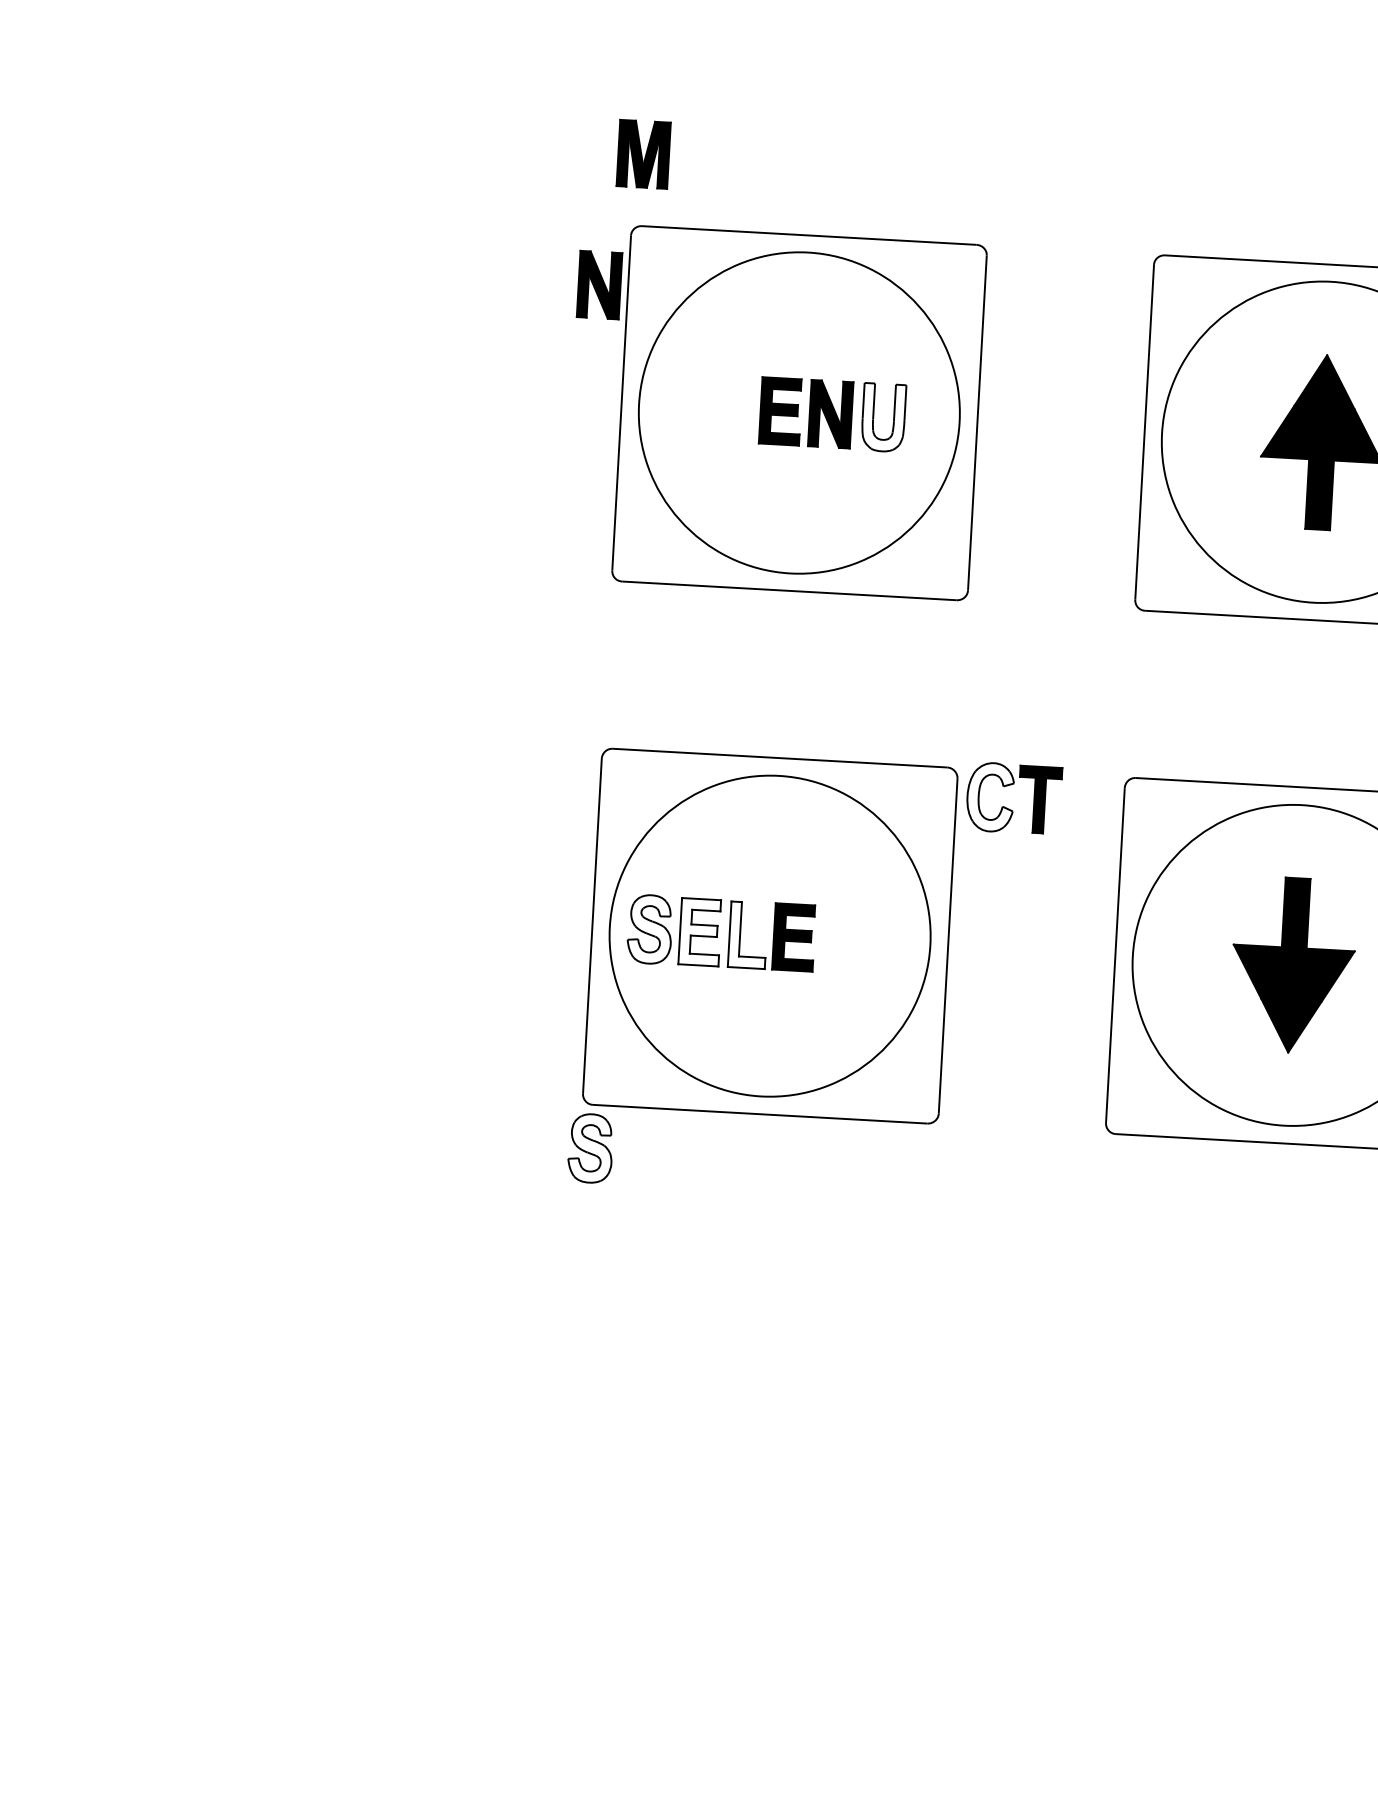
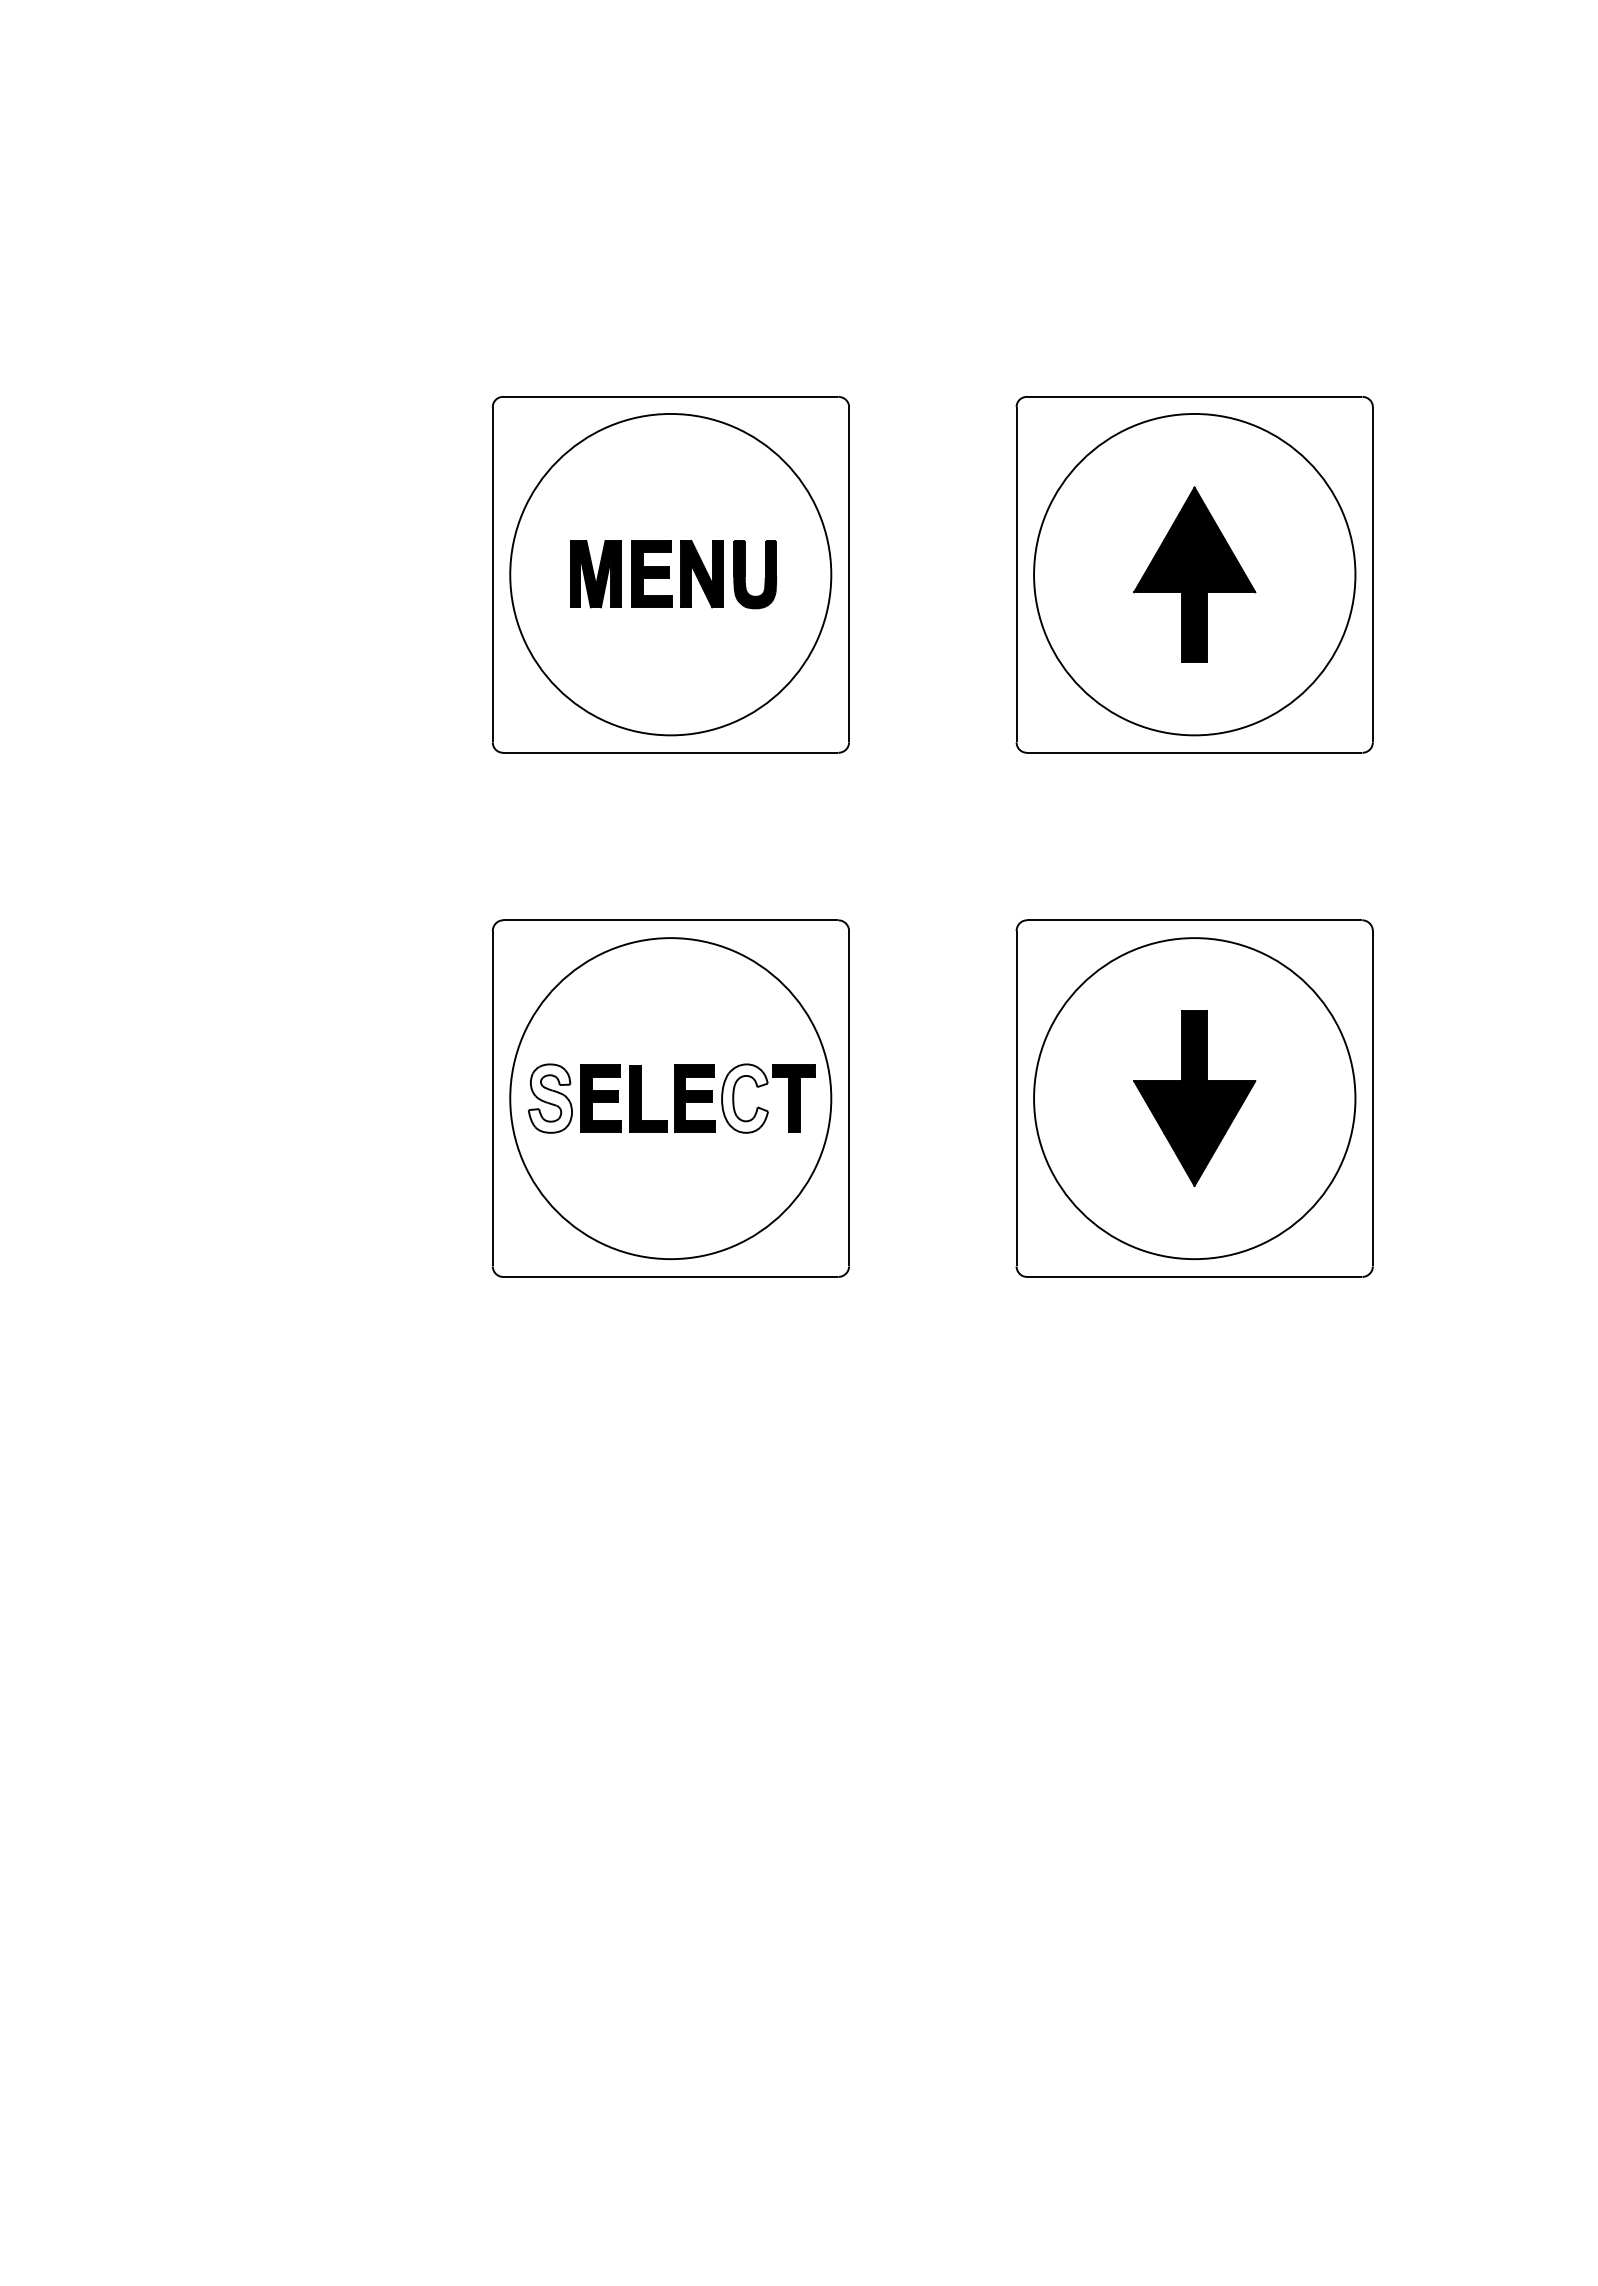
part: (643, 154) -> (595, 574), moved
part: (598, 285) -> (463, 458), removed
fill: (883, 417) -> (755, 574), added
part: (1008, 808) -> (763, 1108), moved
fill: (699, 932) -> (600, 1098), added
fill: (747, 934) -> (648, 1098), added
part: (590, 1148) -> (503, 1320), removed

